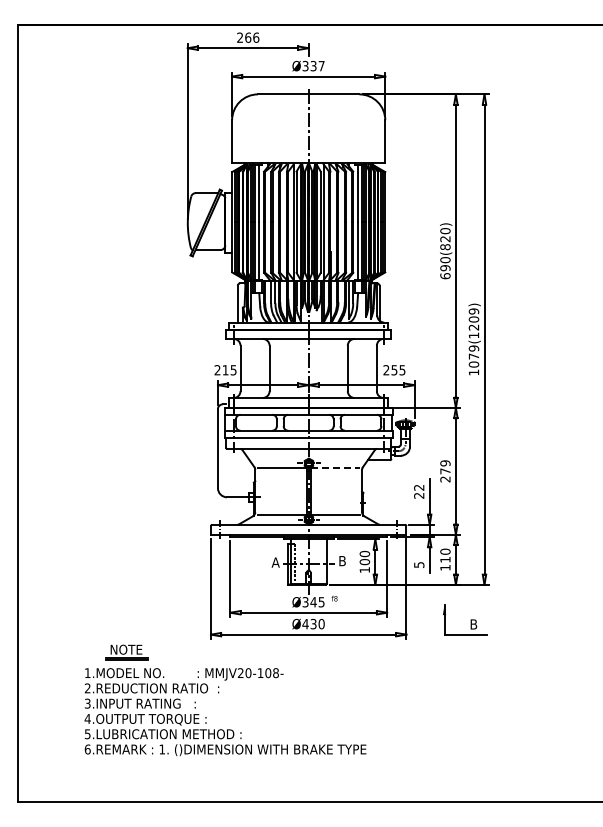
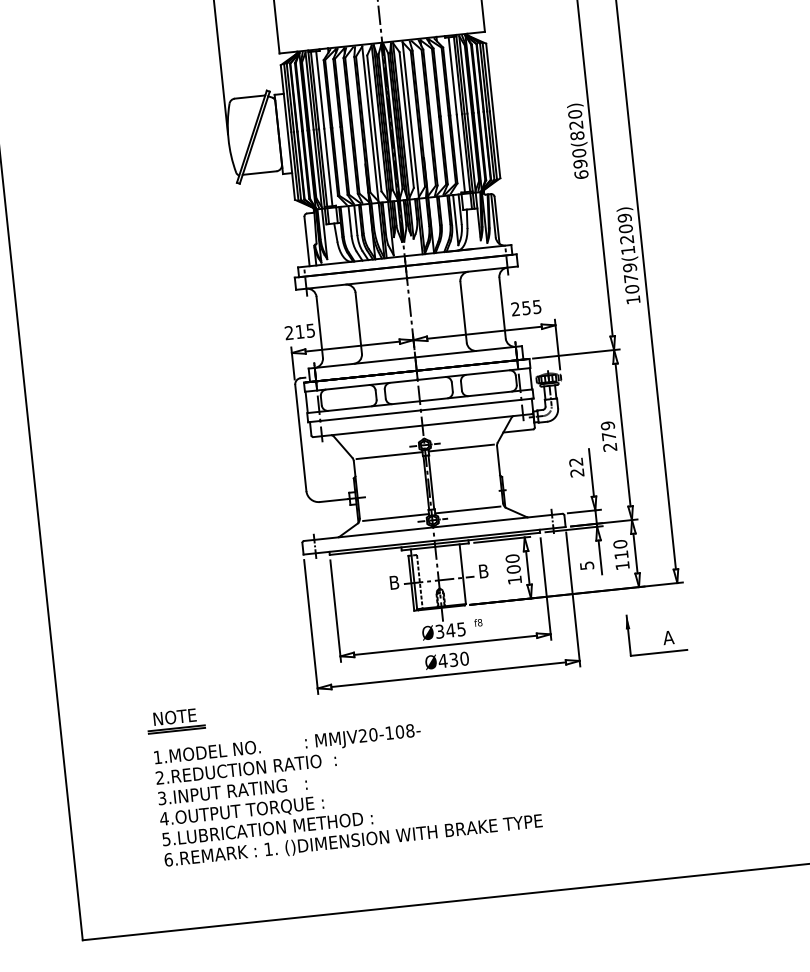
line: (336, 468) -> (462, 447), dashed -> solid
text: (275, 562) -> (394, 582), A -> B
text: (473, 624) -> (668, 637), B -> A
part: (126, 652) -> (175, 720), moved

